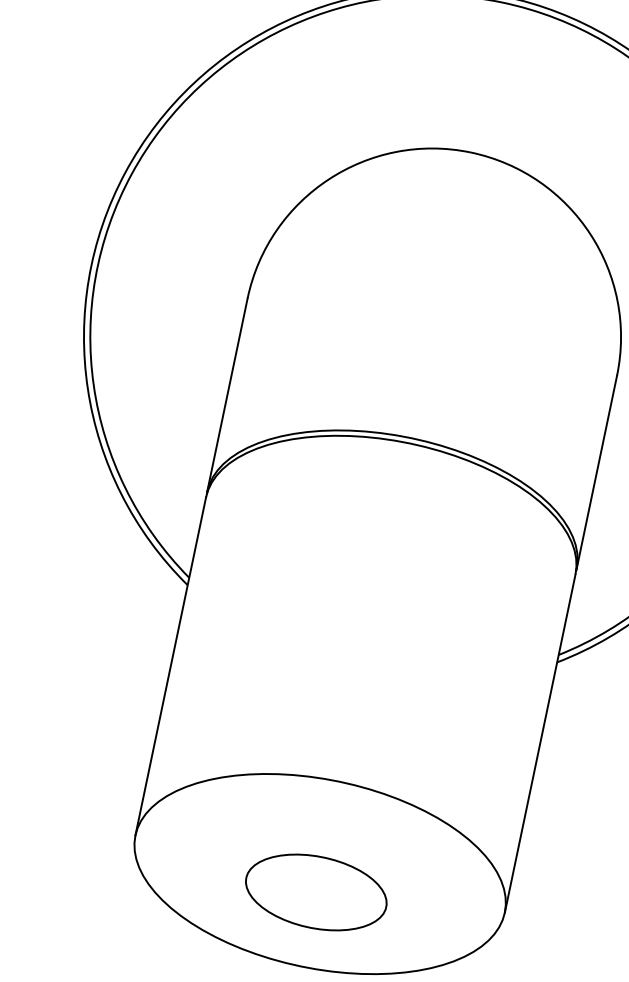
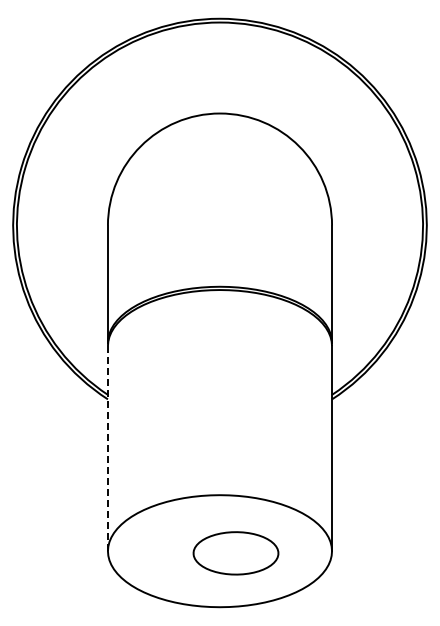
line: (170, 666) -> (107, 448), solid -> dashed
part: (315, 892) -> (235, 553), moved

